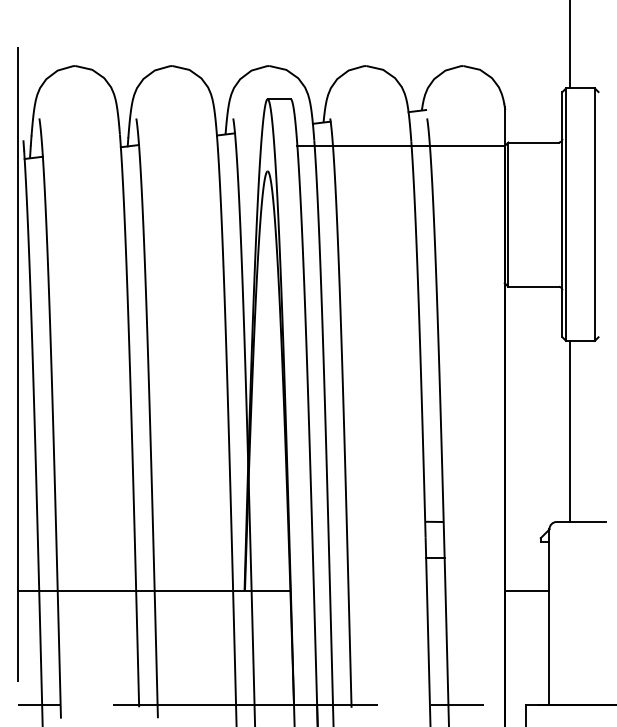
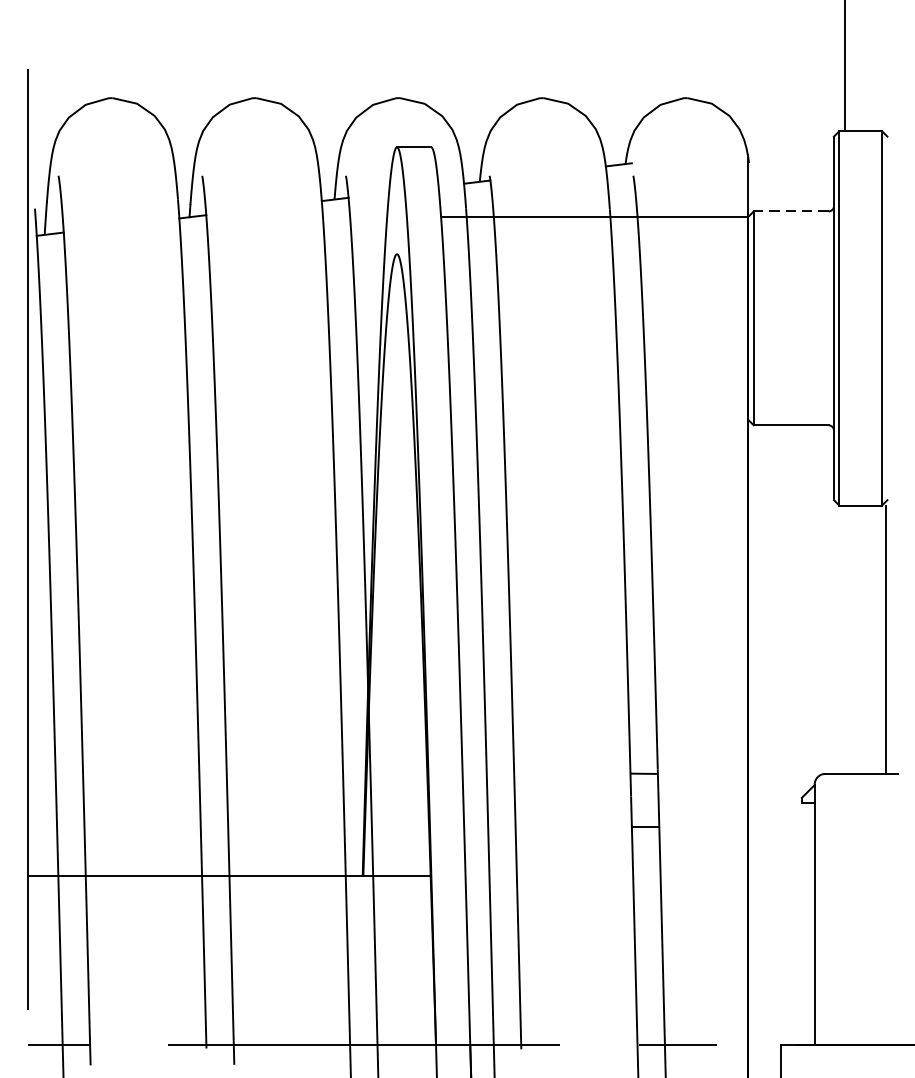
line: (533, 142) -> (791, 211), solid -> dashed
line: (569, 430) -> (885, 638), moved
line: (526, 590) -> (780, 875), removed

